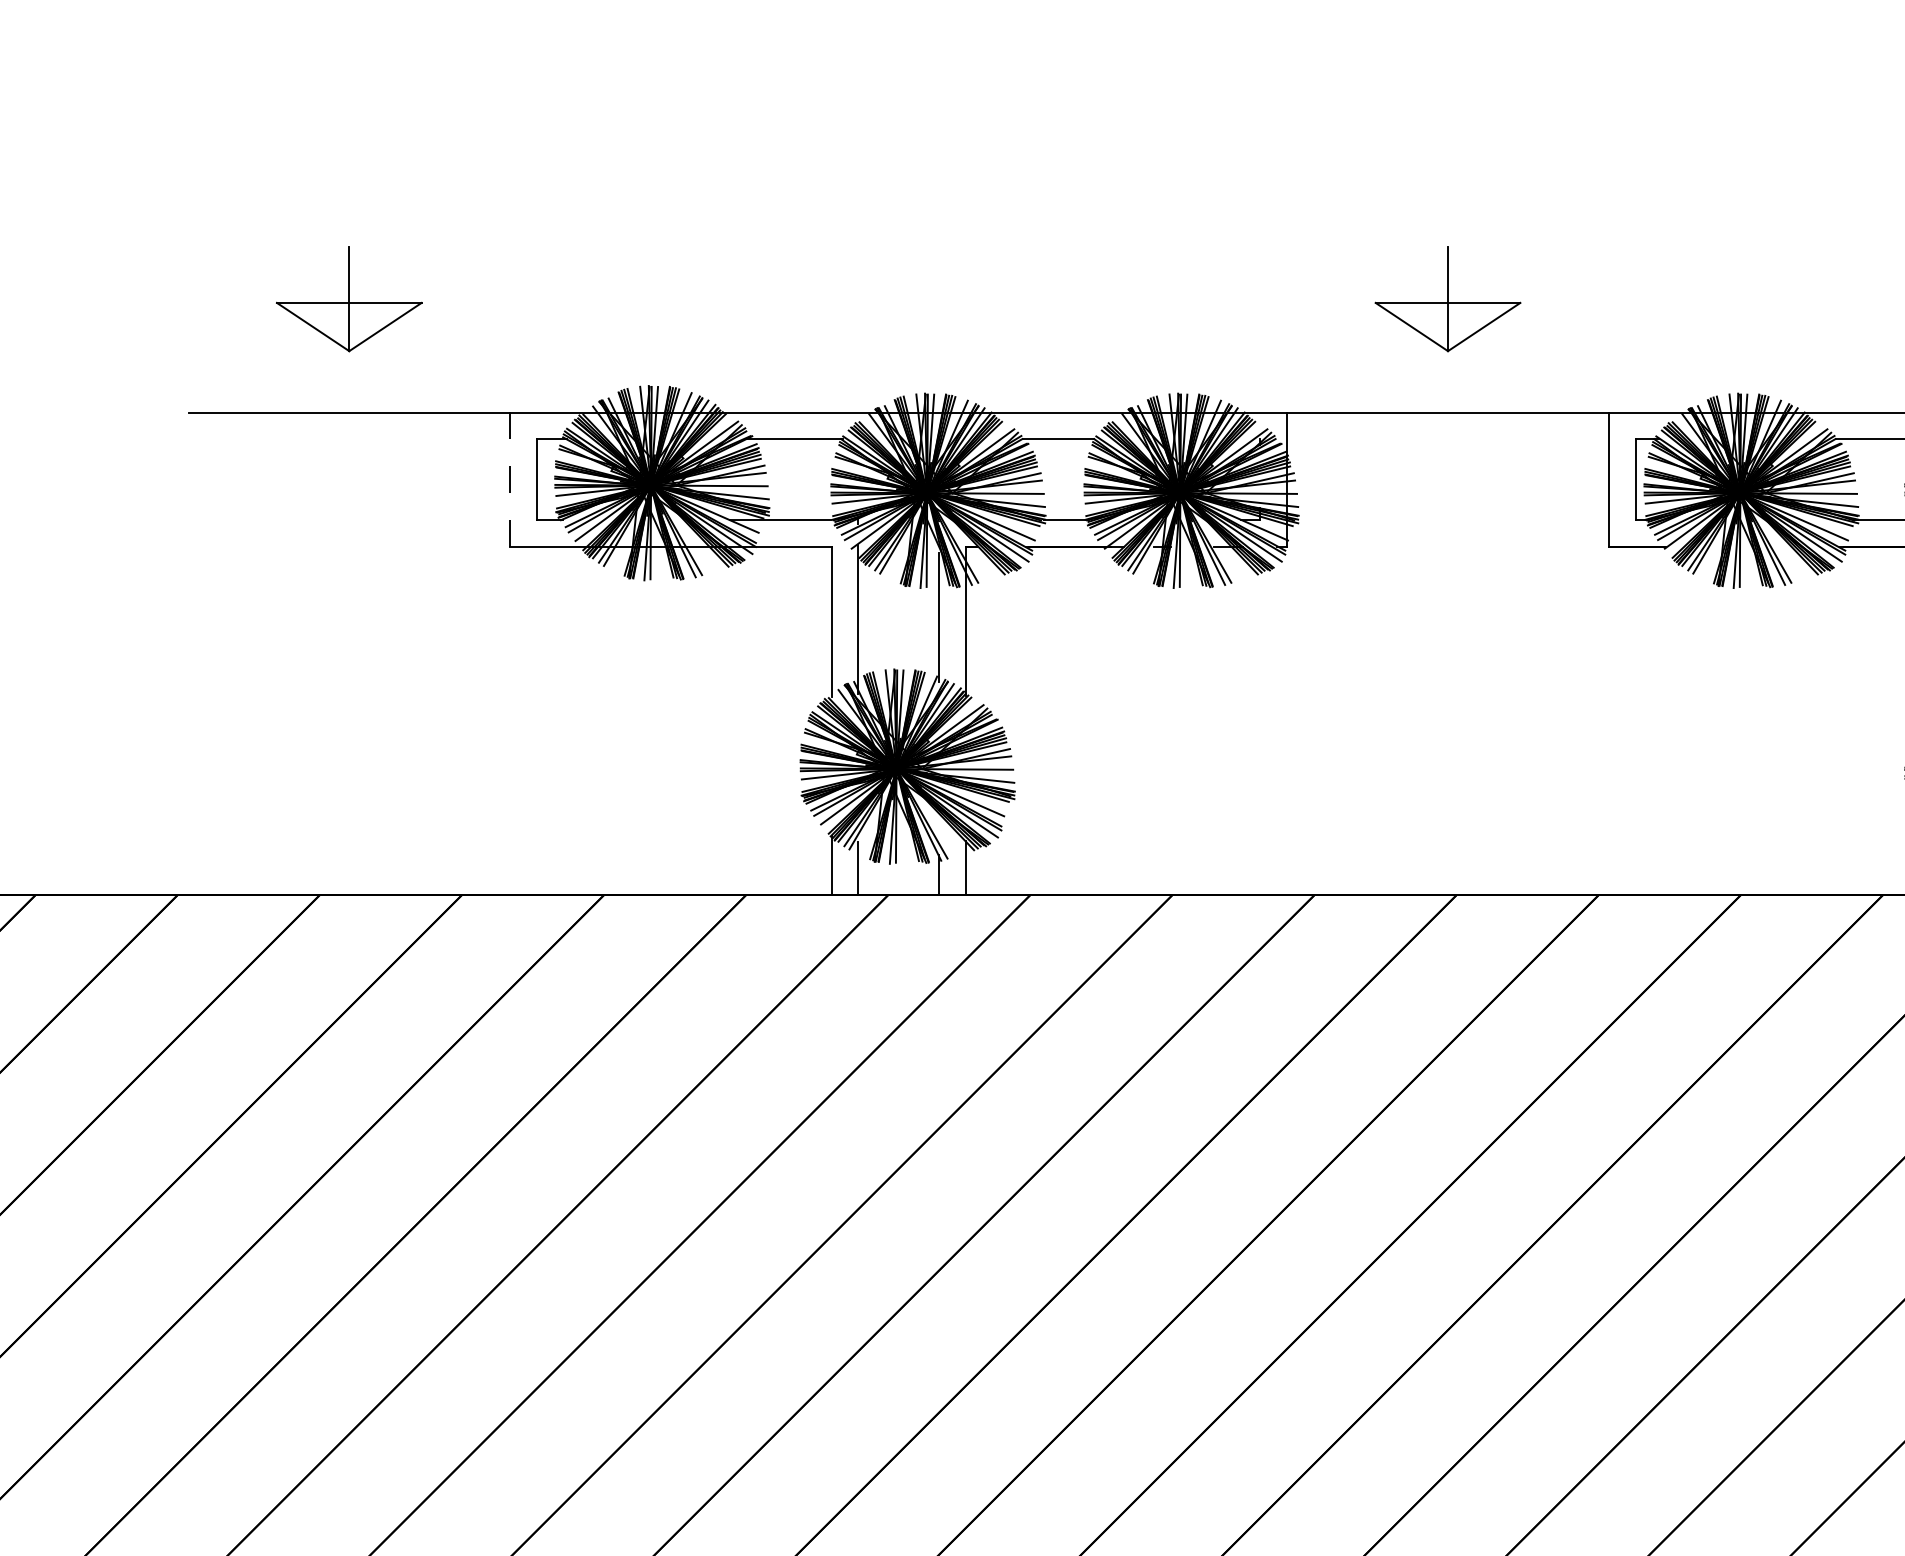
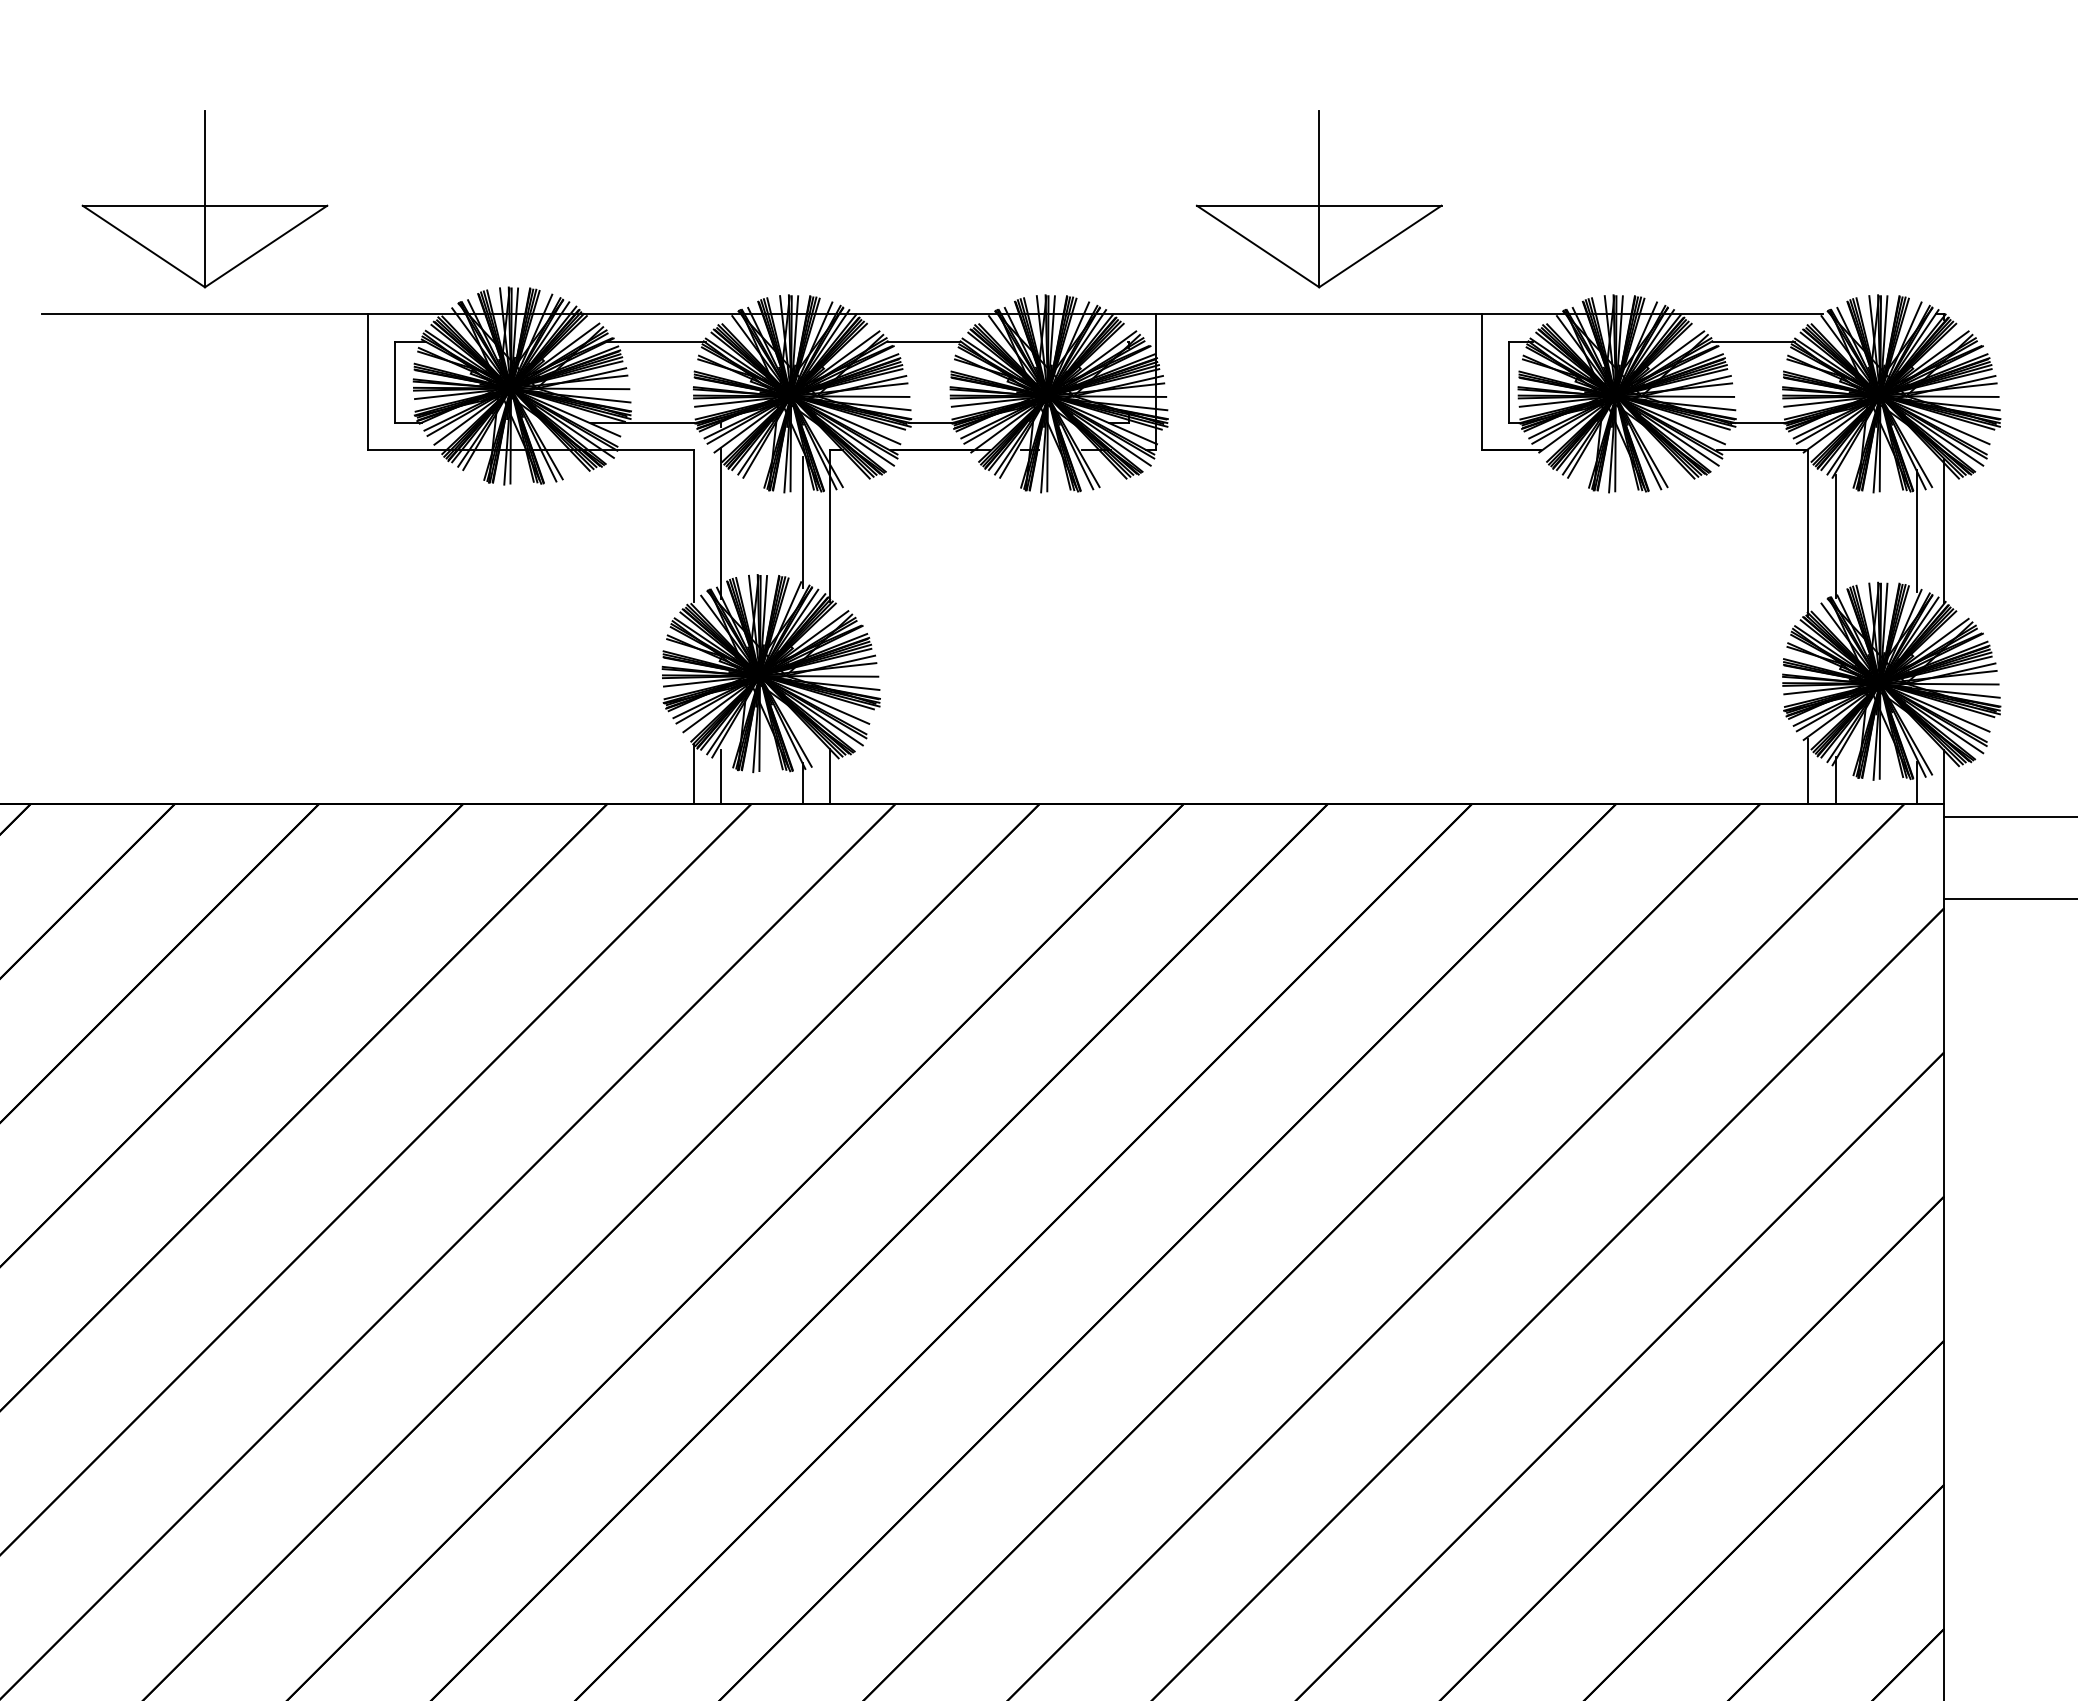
part: (348, 299) -> (204, 199), size x1.67
part: (1448, 299) -> (1319, 199), size x1.67
line: (510, 479) -> (368, 382), dashed -> solid

